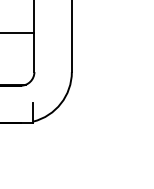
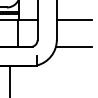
line: (106, 32) -> (74, 19), added
line: (106, 84) -> (74, 46), added

